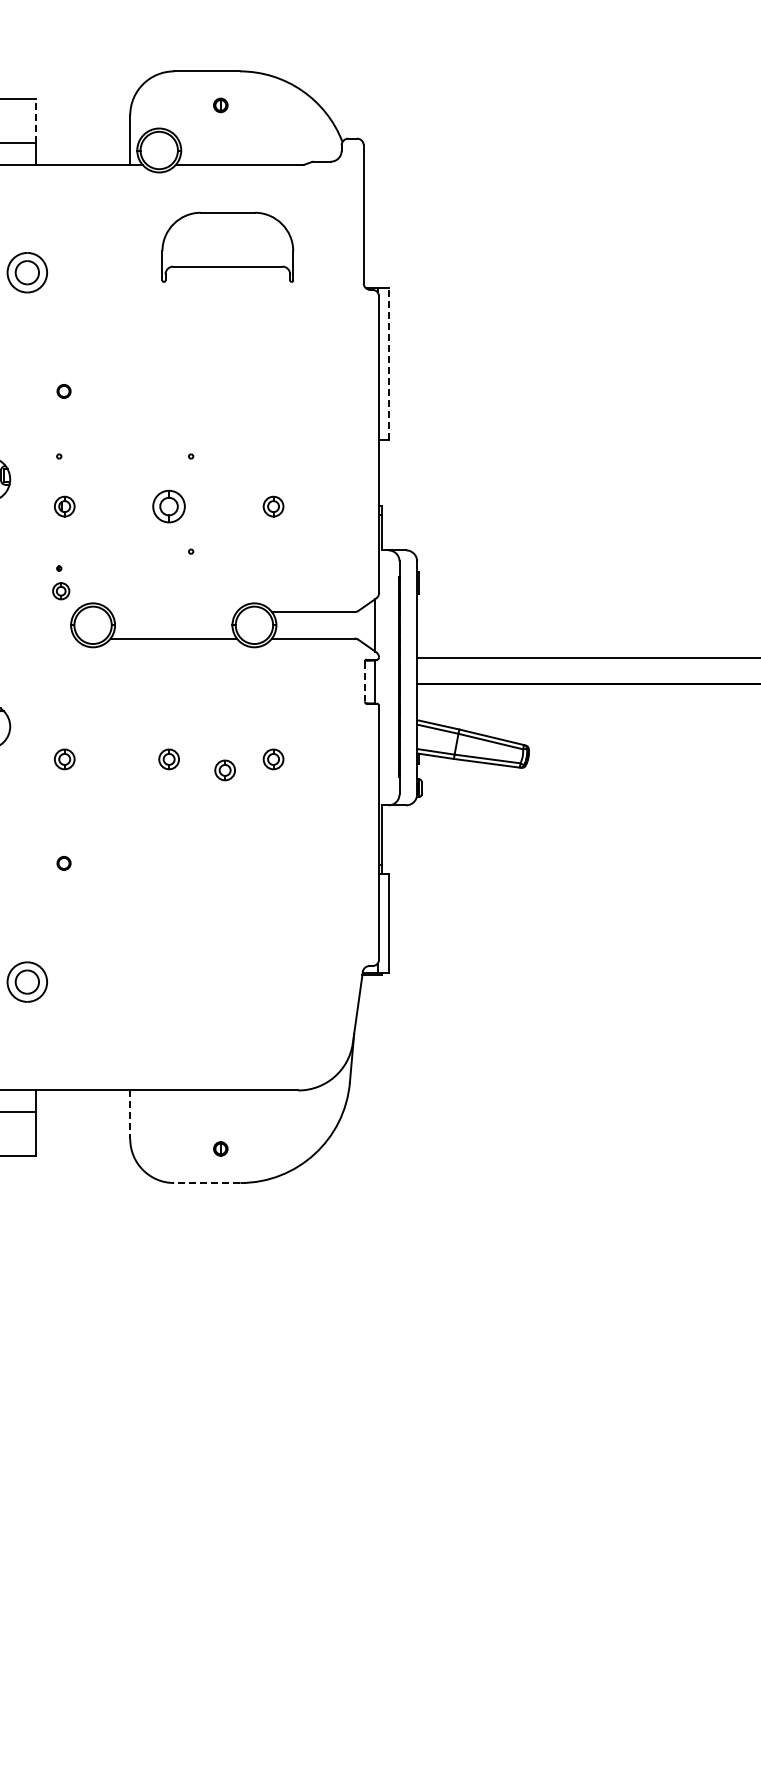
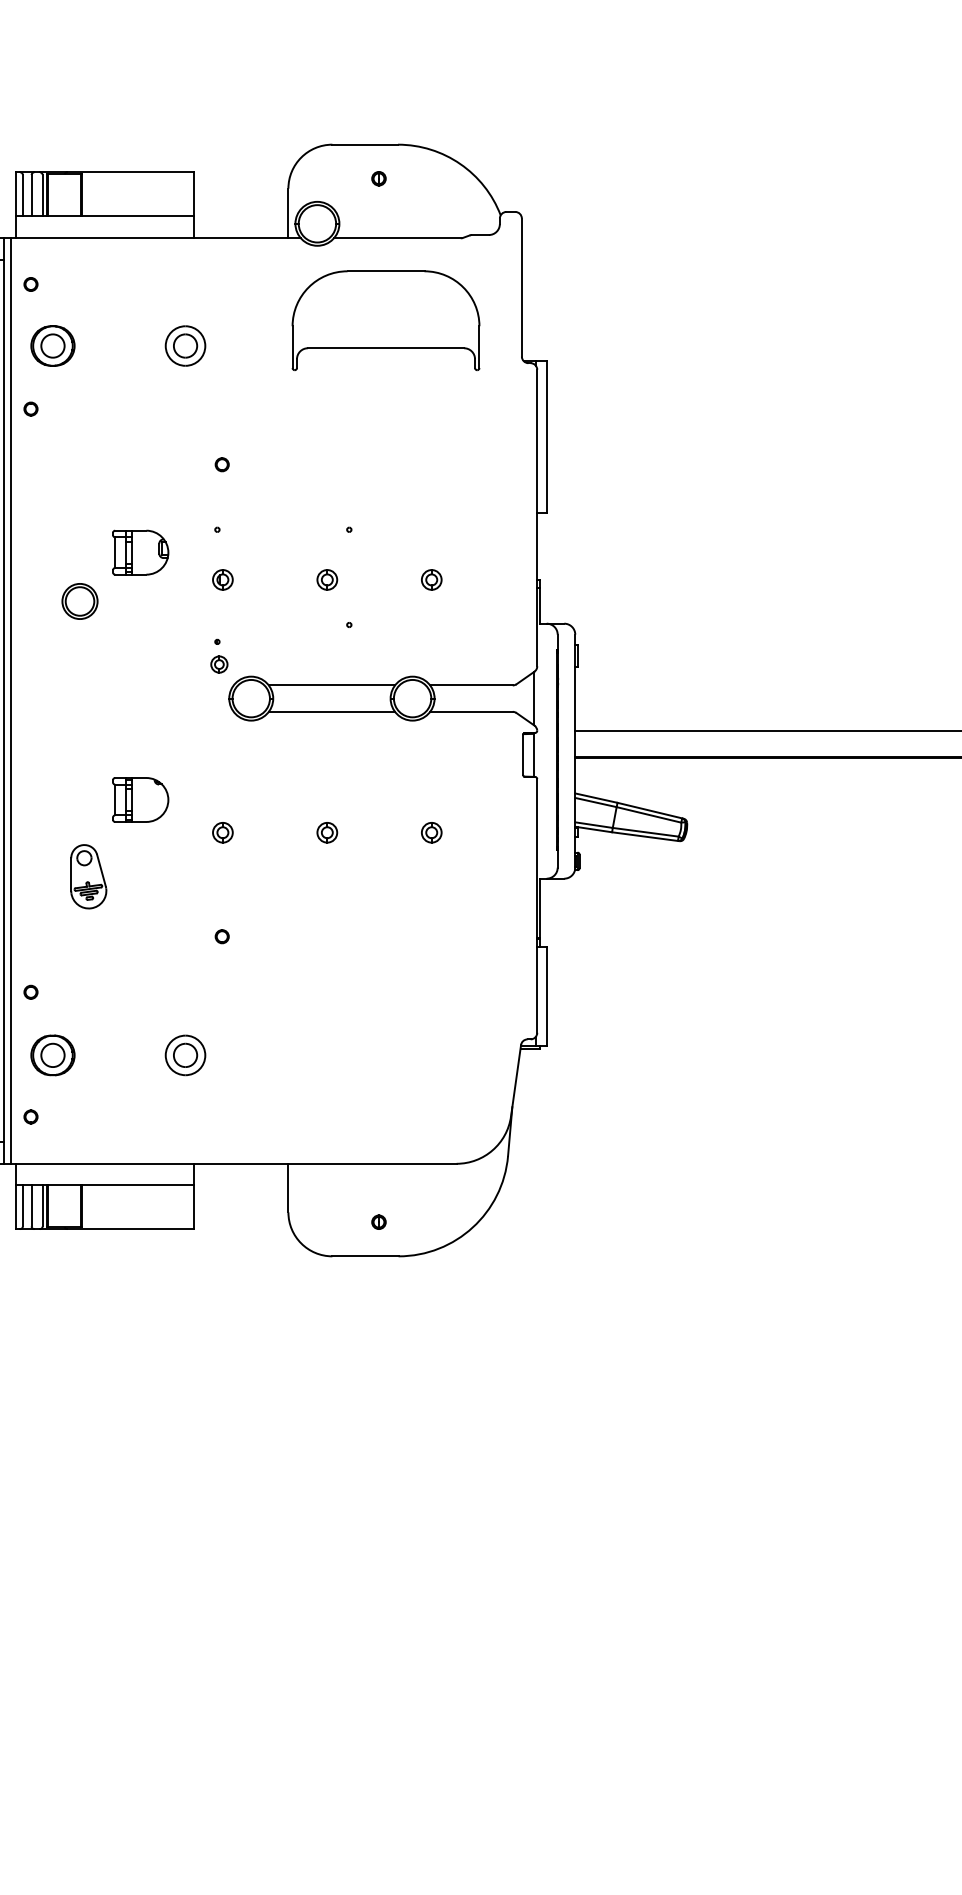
line: (36, 121) -> (194, 194), dashed -> solid
part: (227, 247) -> (385, 320), size x1.43
line: (388, 364) -> (546, 437), dashed -> solid
part: (169, 506) -> (327, 579), size x0.62
line: (173, 612) -> (331, 685), added
line: (364, 681) -> (522, 754), dashed -> solid
part: (225, 770) -> (383, 843), removed
line: (130, 1115) -> (288, 1188), dashed -> solid
line: (206, 1183) -> (364, 1256), dashed -> solid

